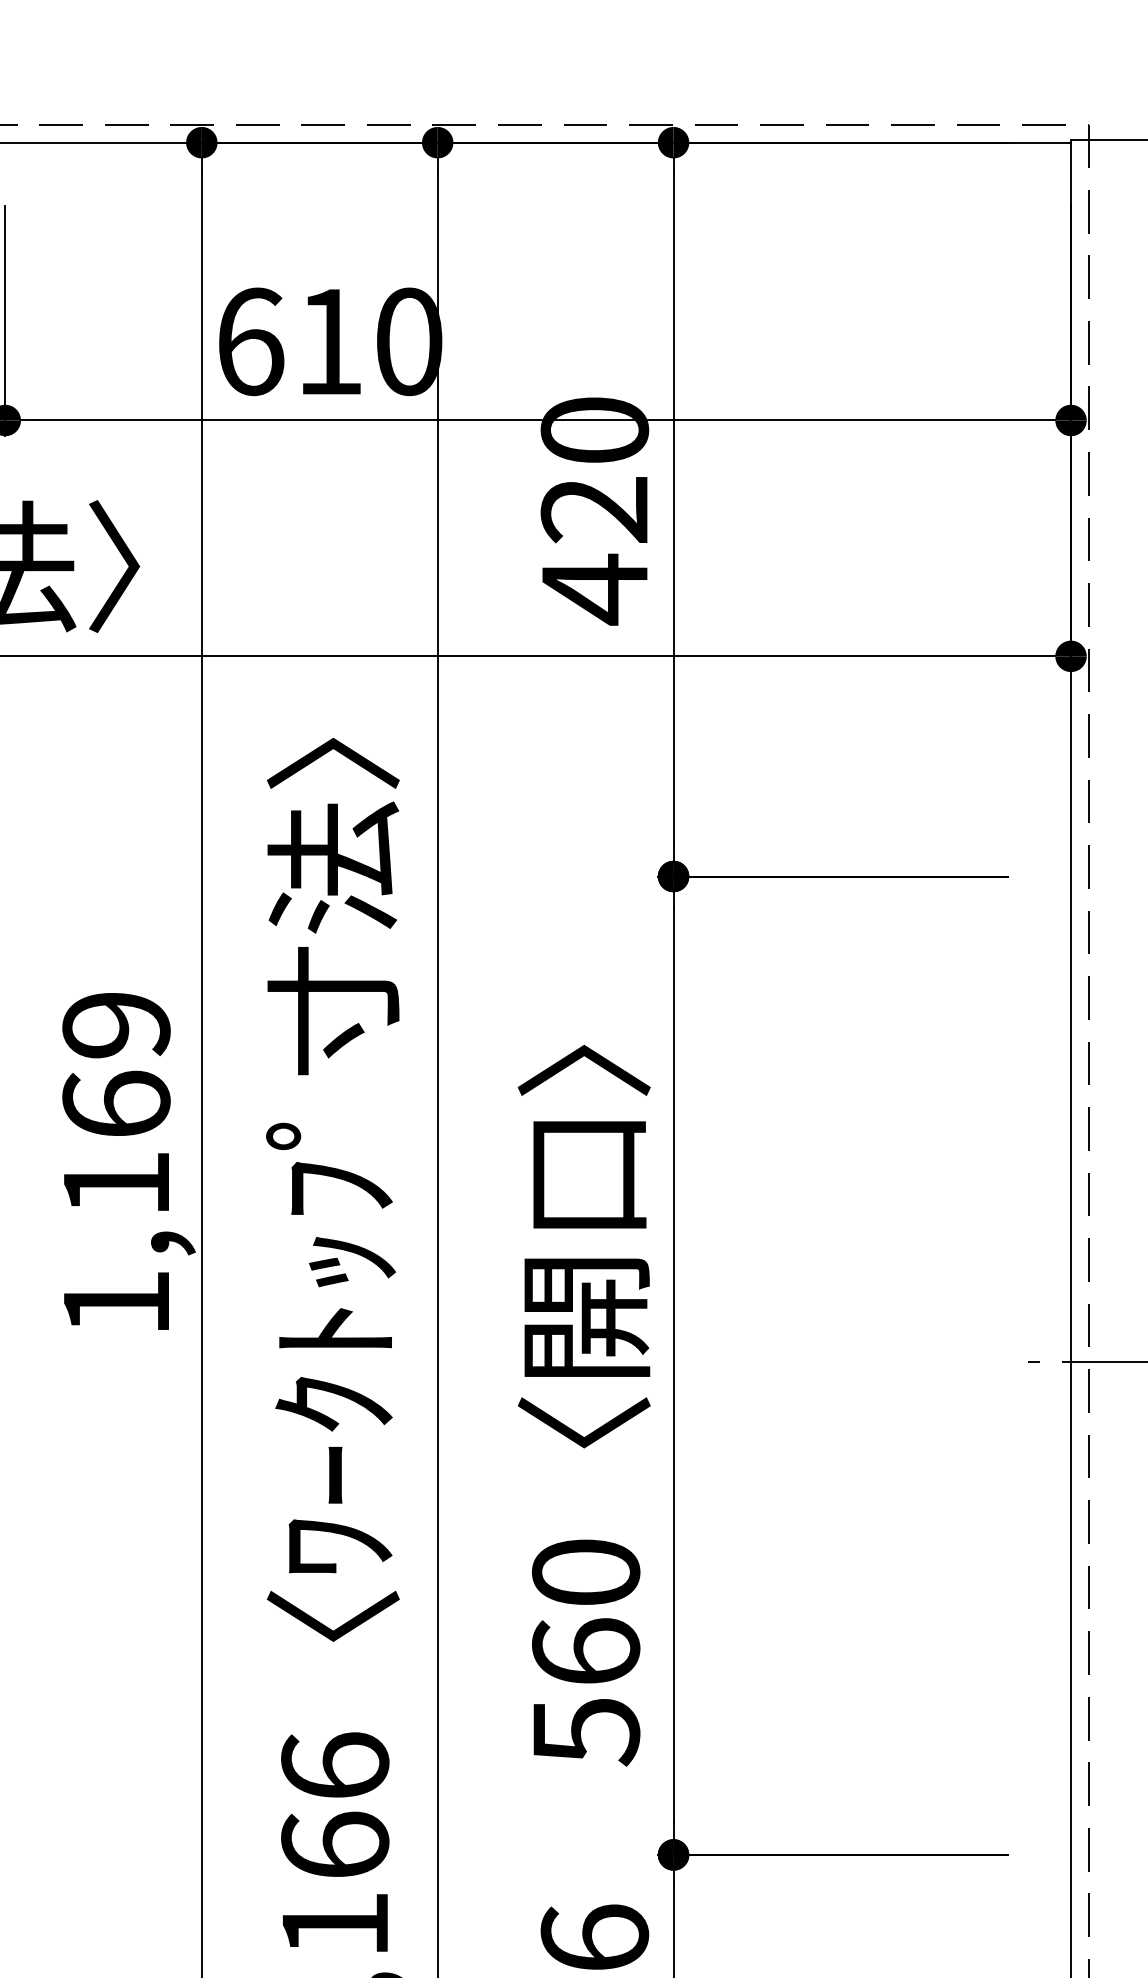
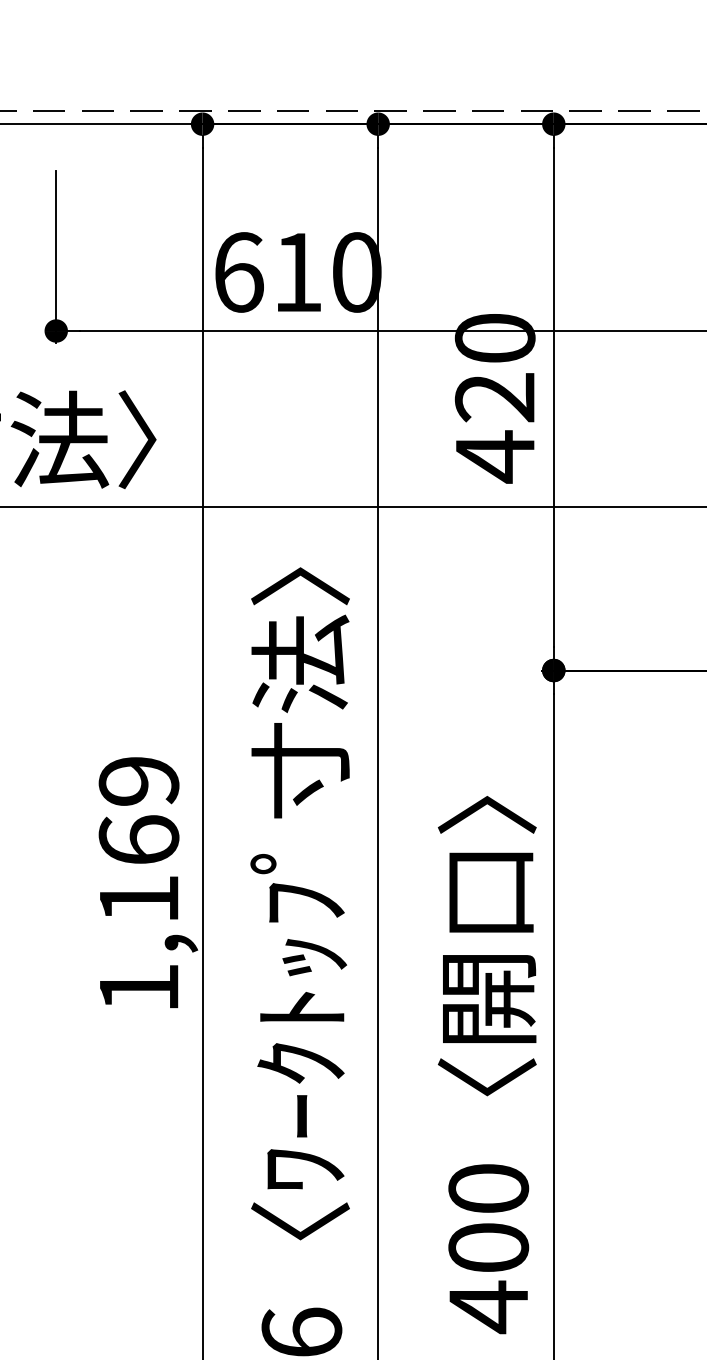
text: (586, 1692) -> (488, 1278), 560 -> 400

